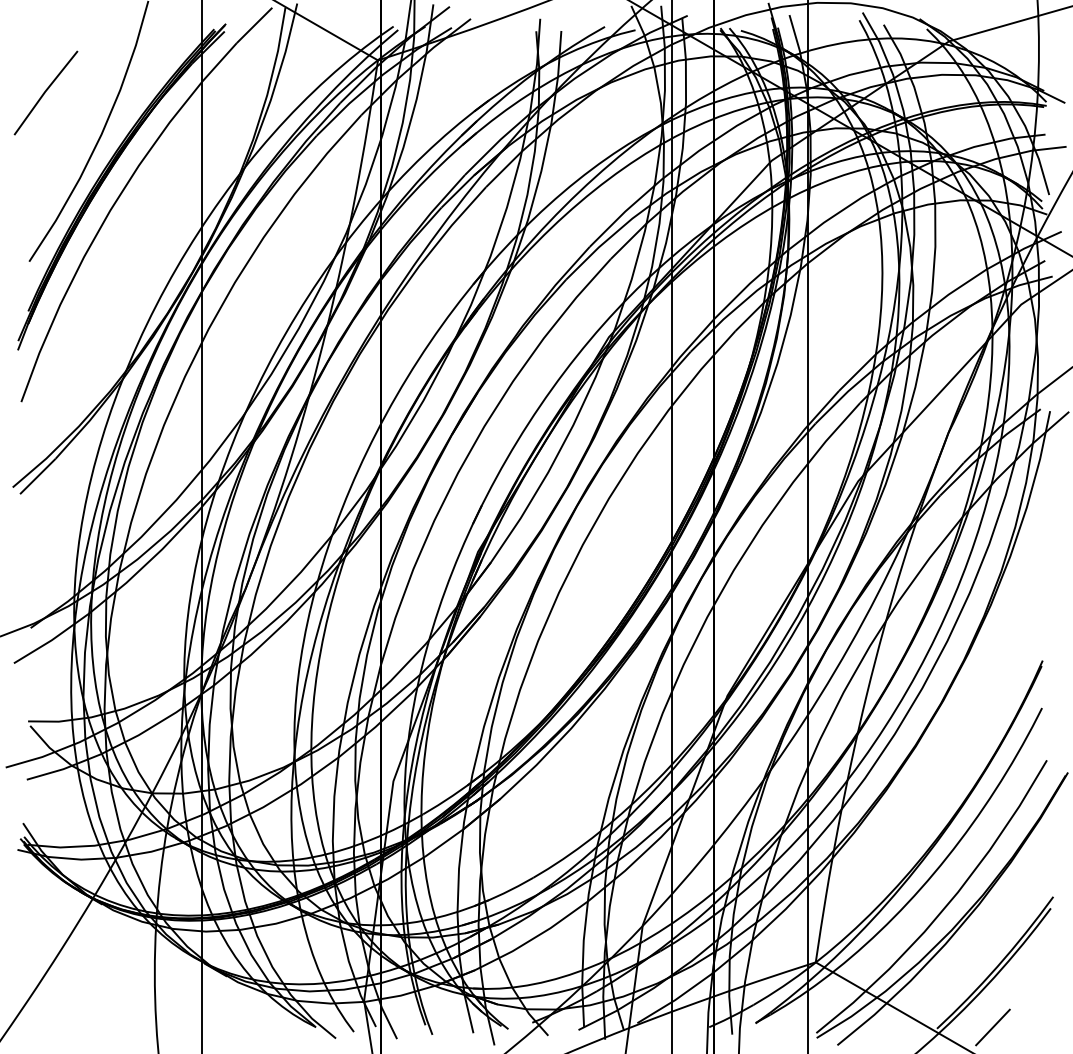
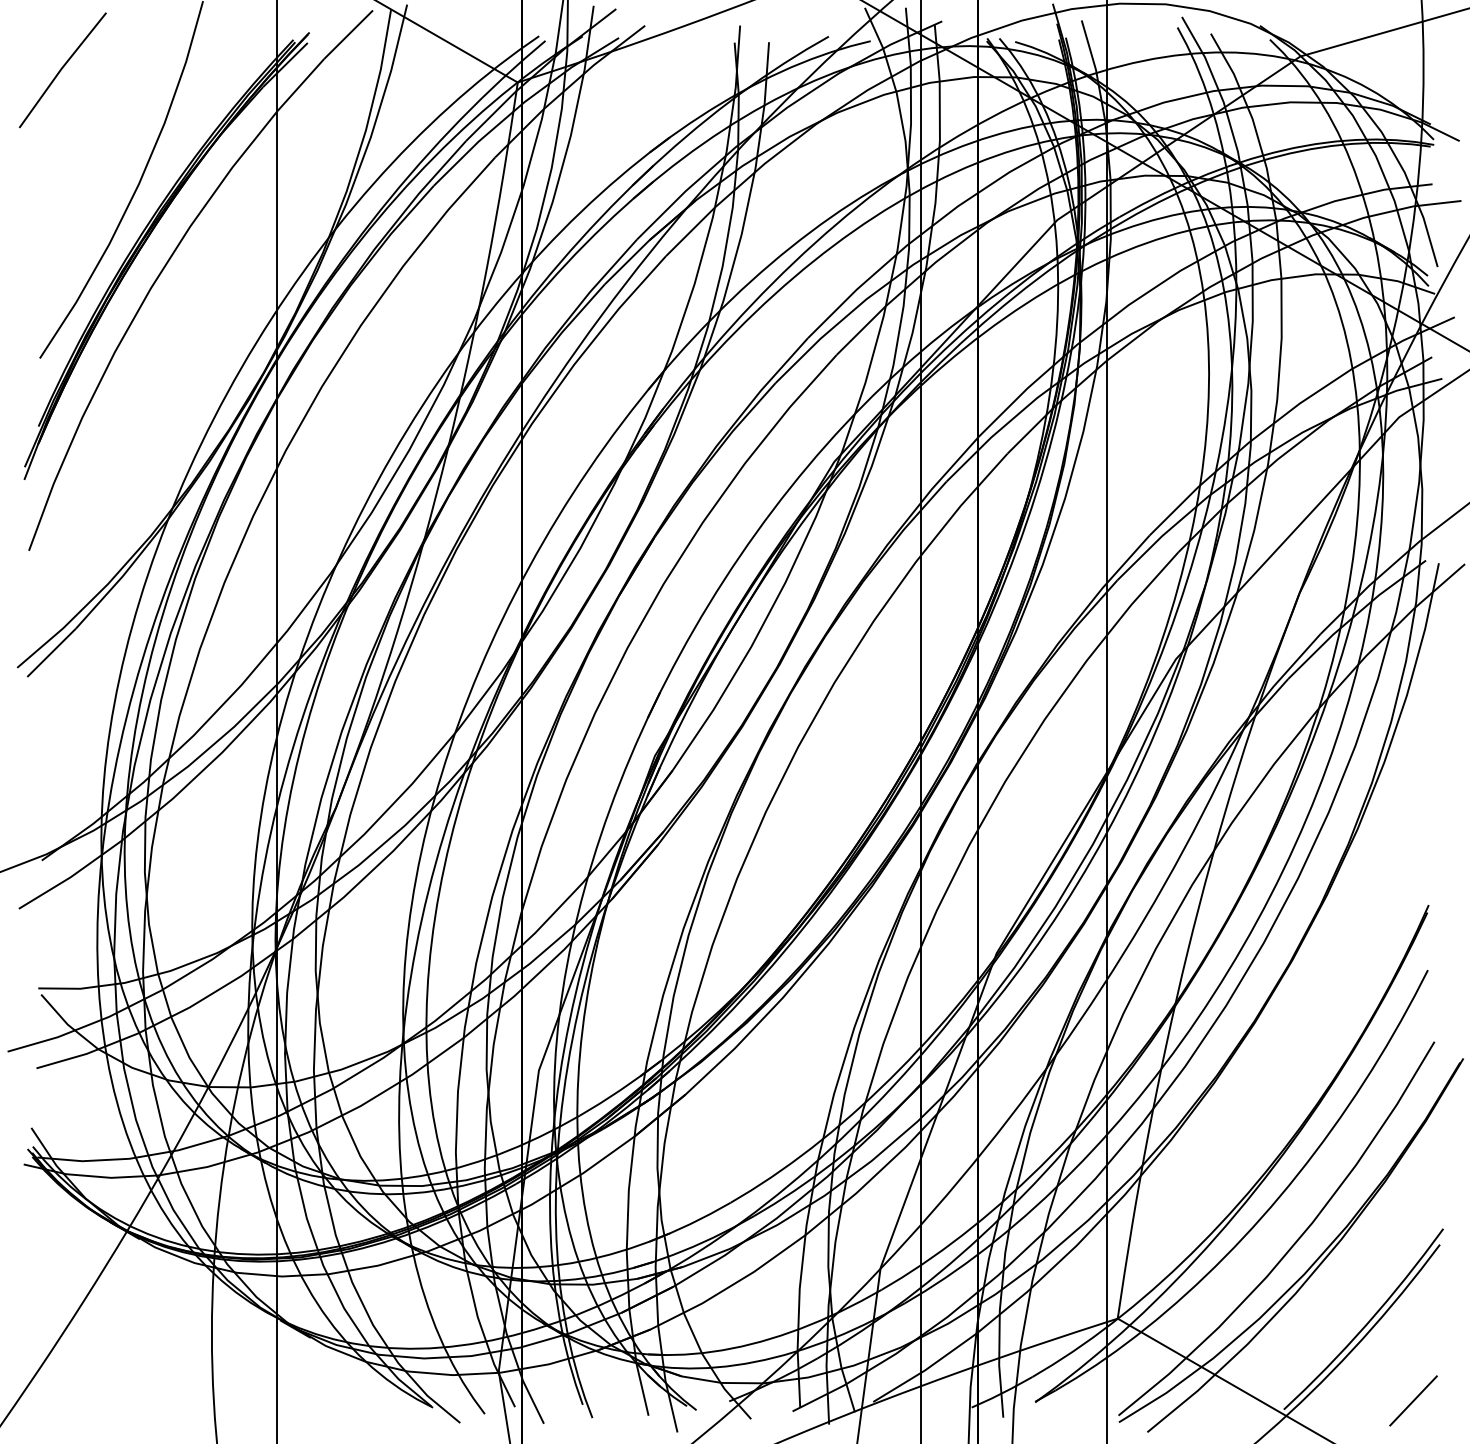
line: (45, 92) -> (62, 69), moved
line: (992, 1027) -> (1413, 1400), moved

